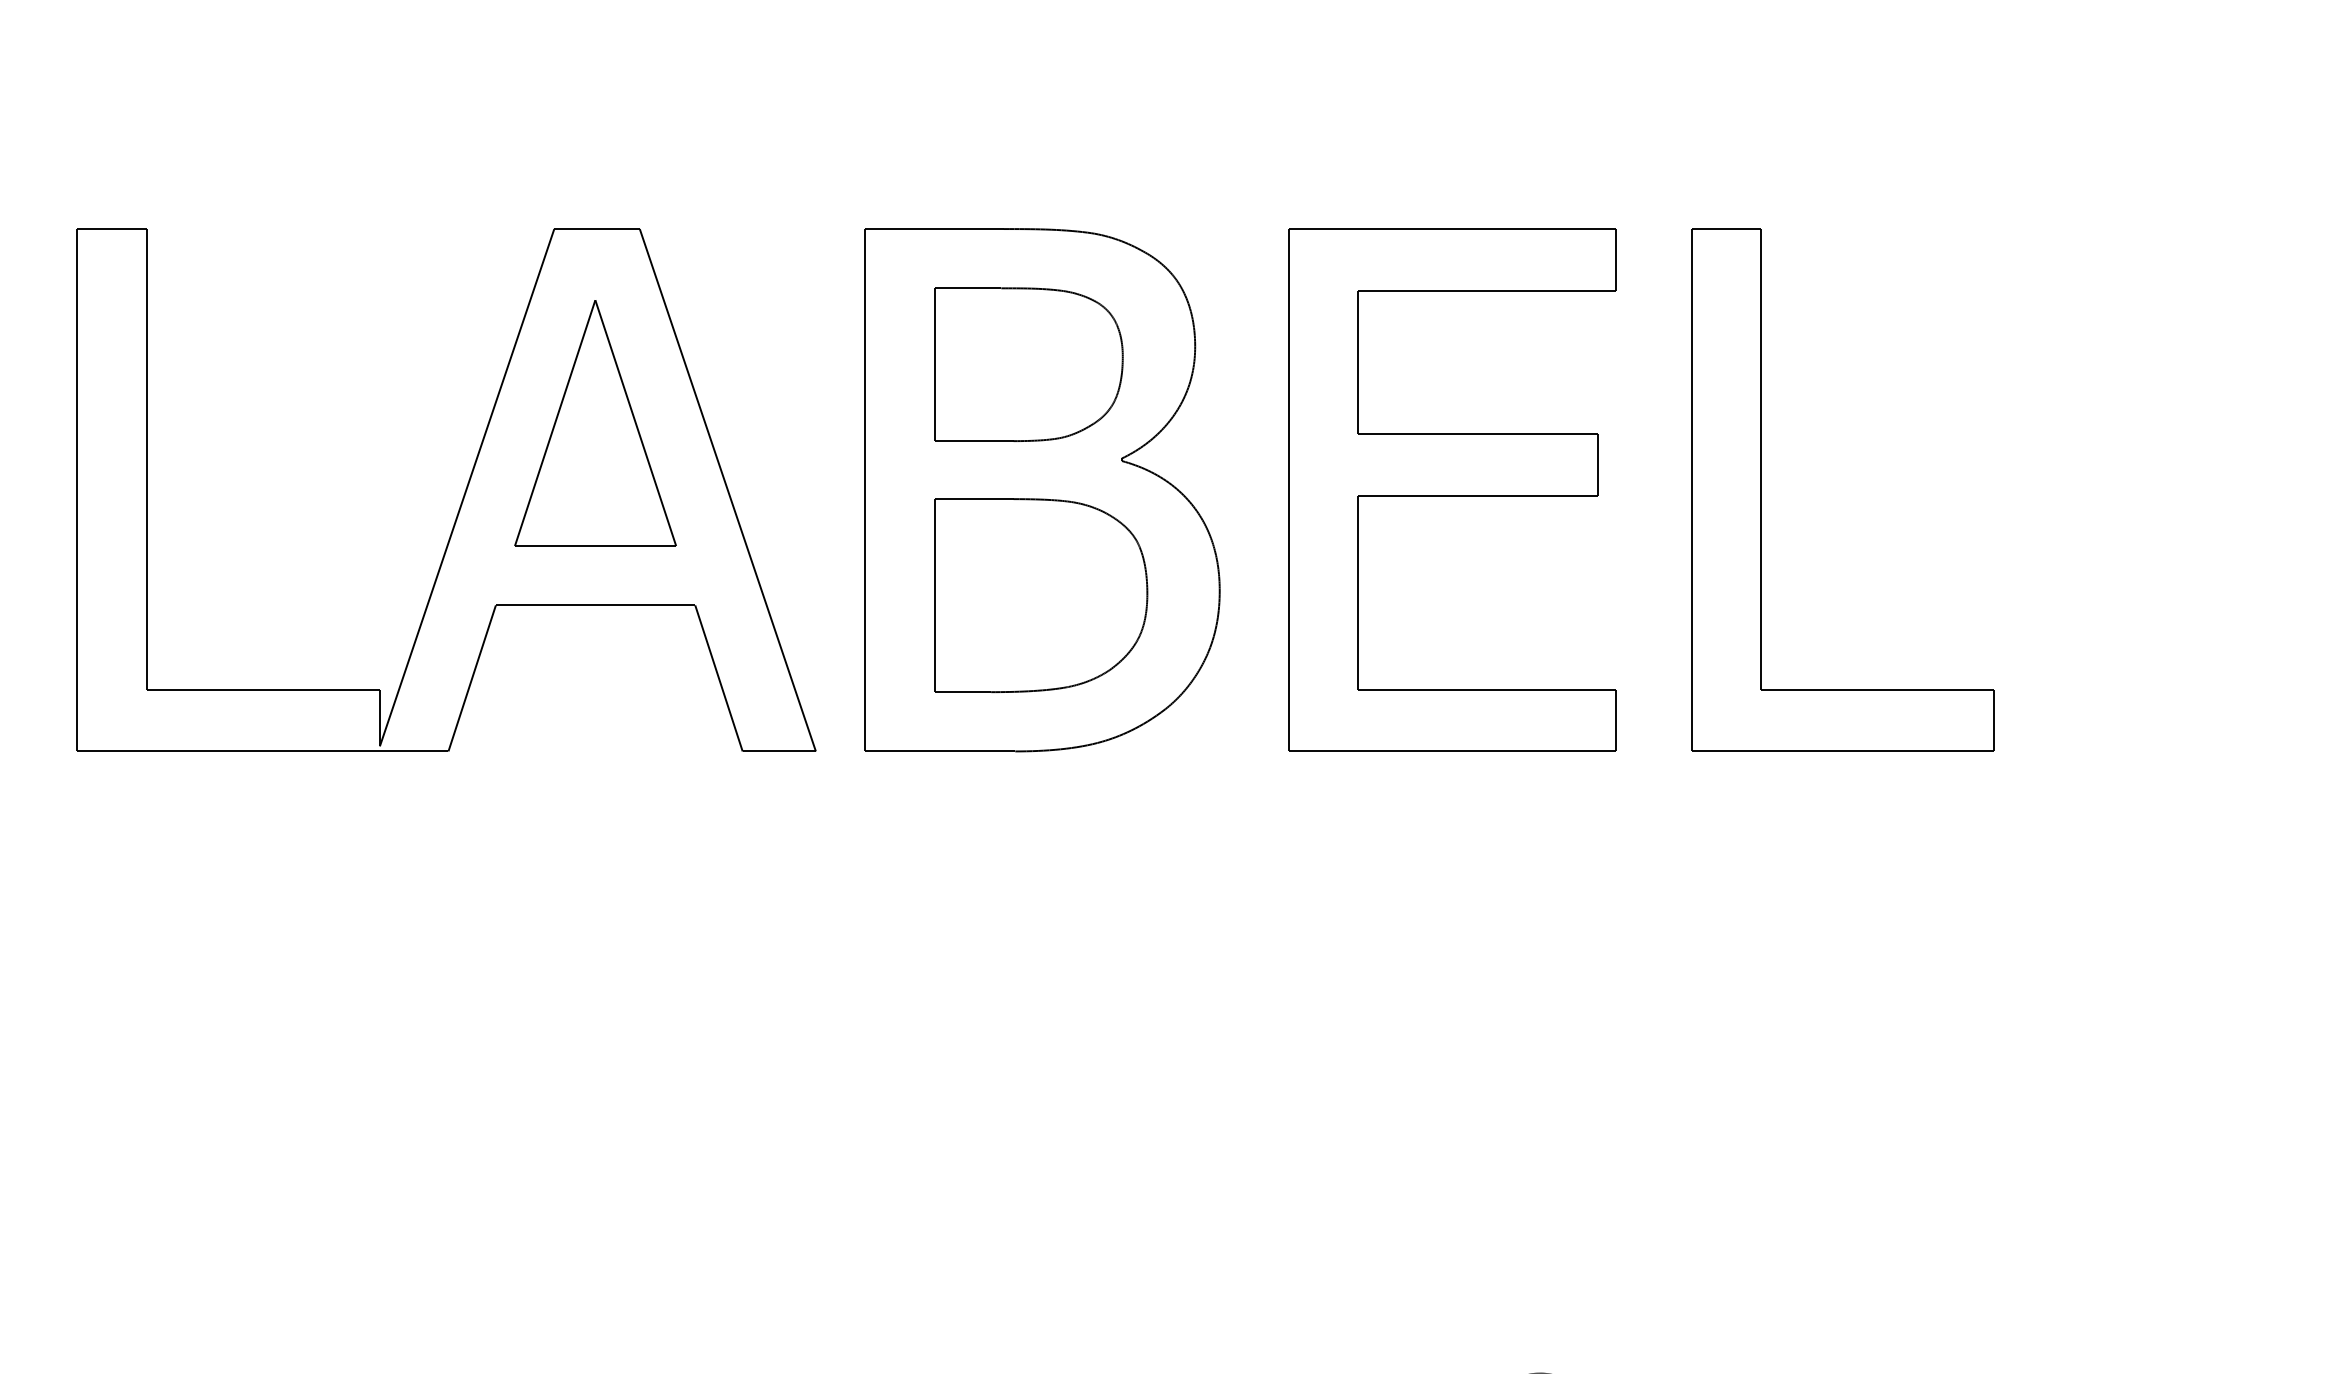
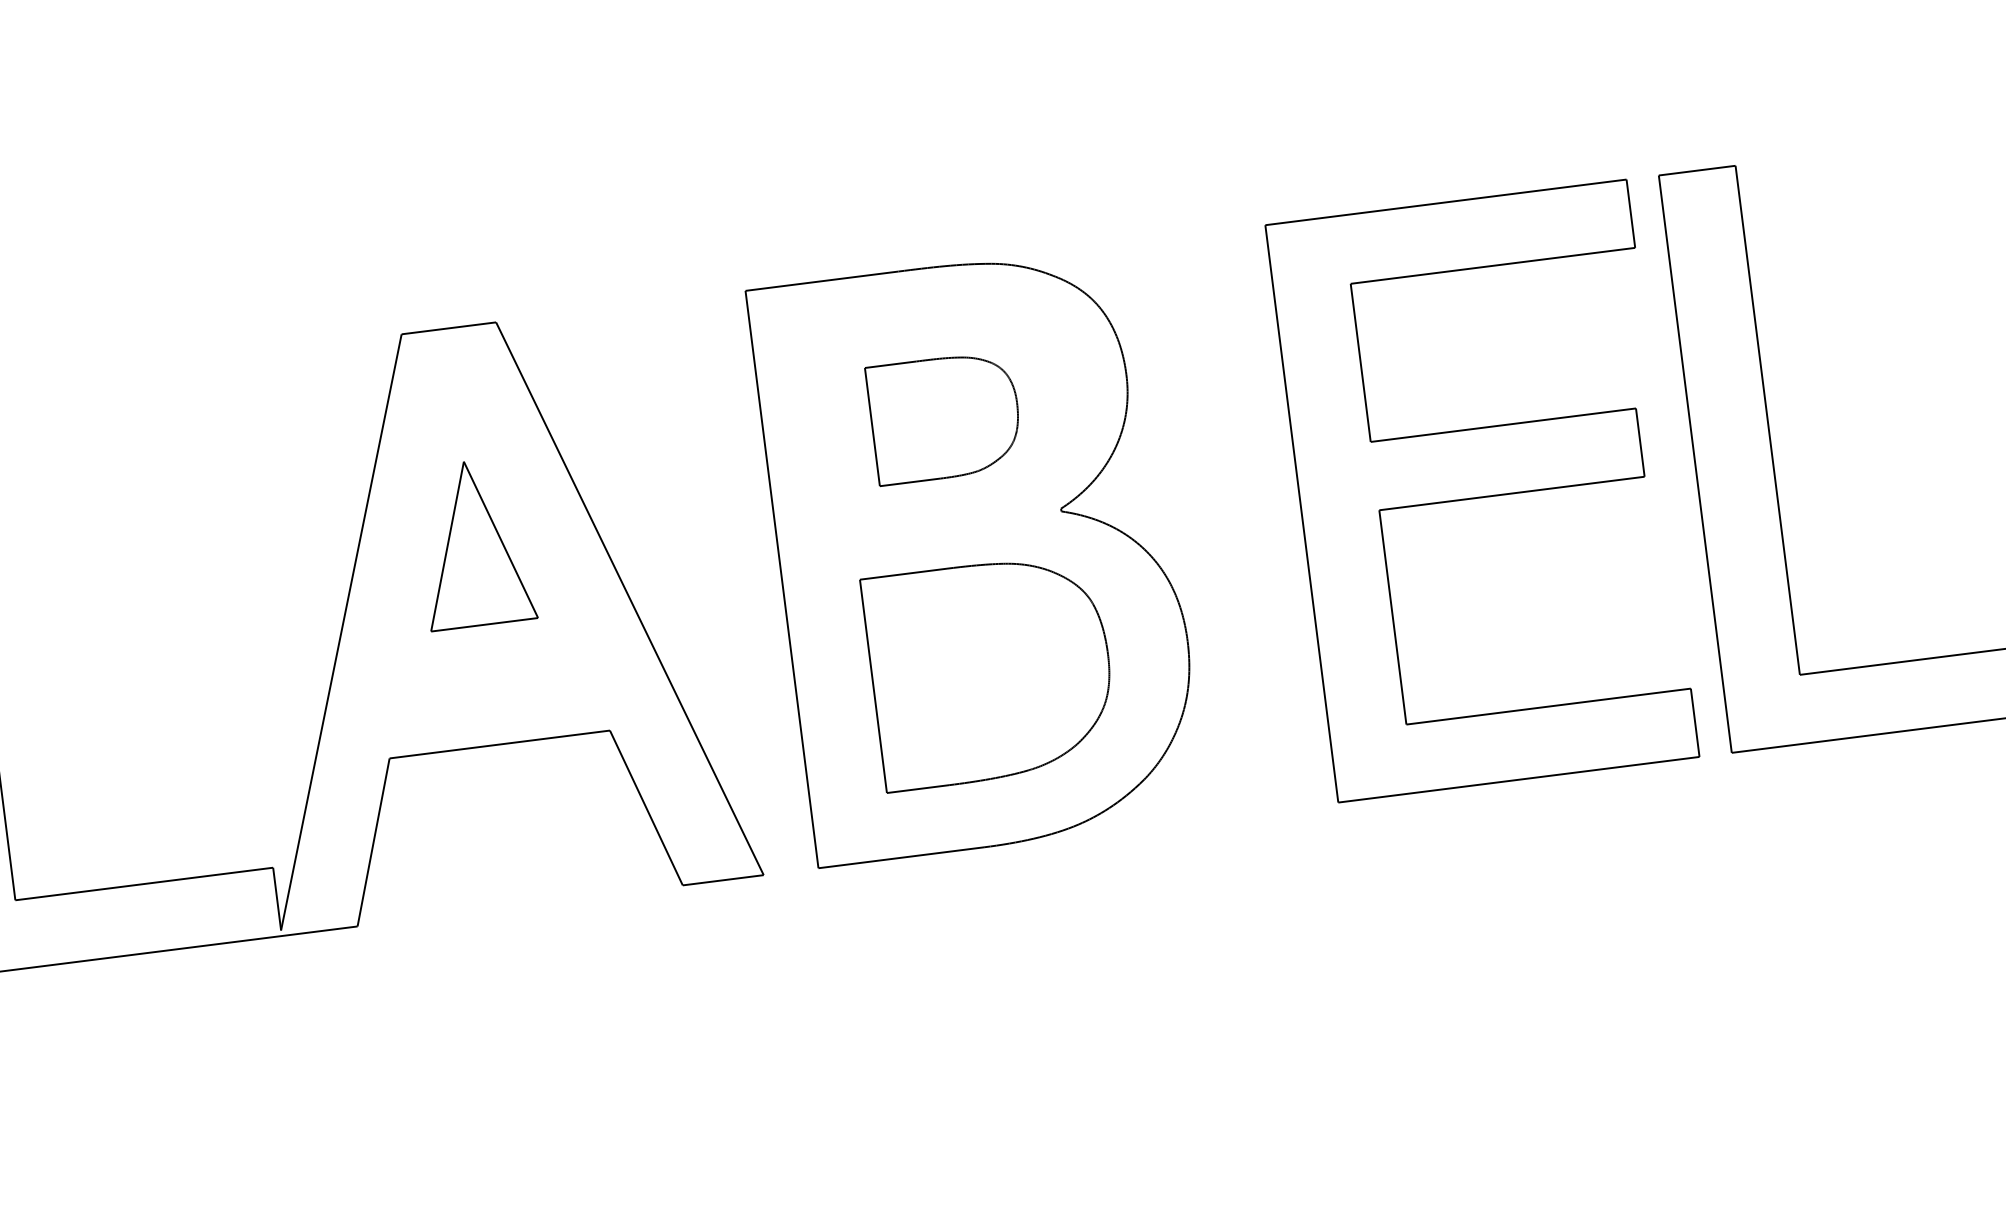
part: (1028, 364) -> (944, 417), size x0.7
part: (595, 423) -> (474, 543), size x0.6
part: (1452, 489) -> (1482, 490), moved

